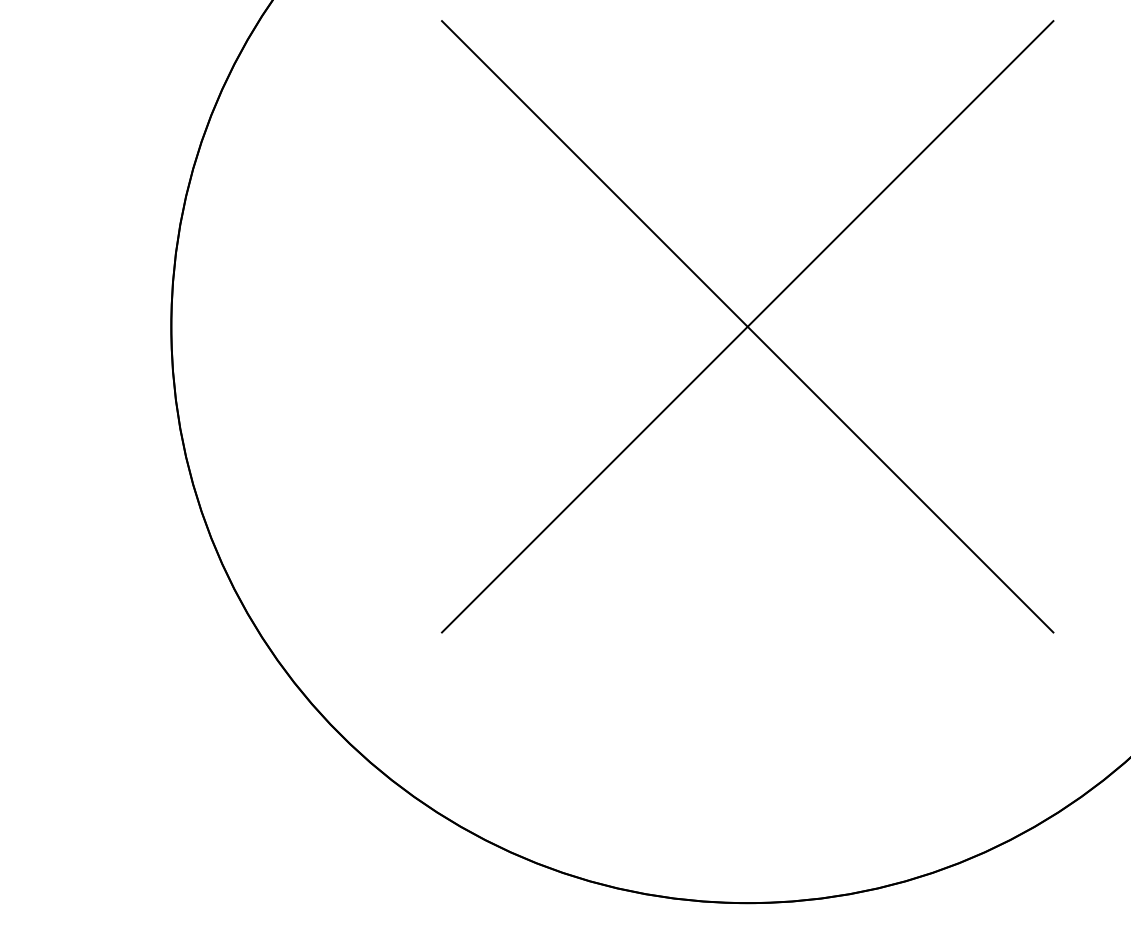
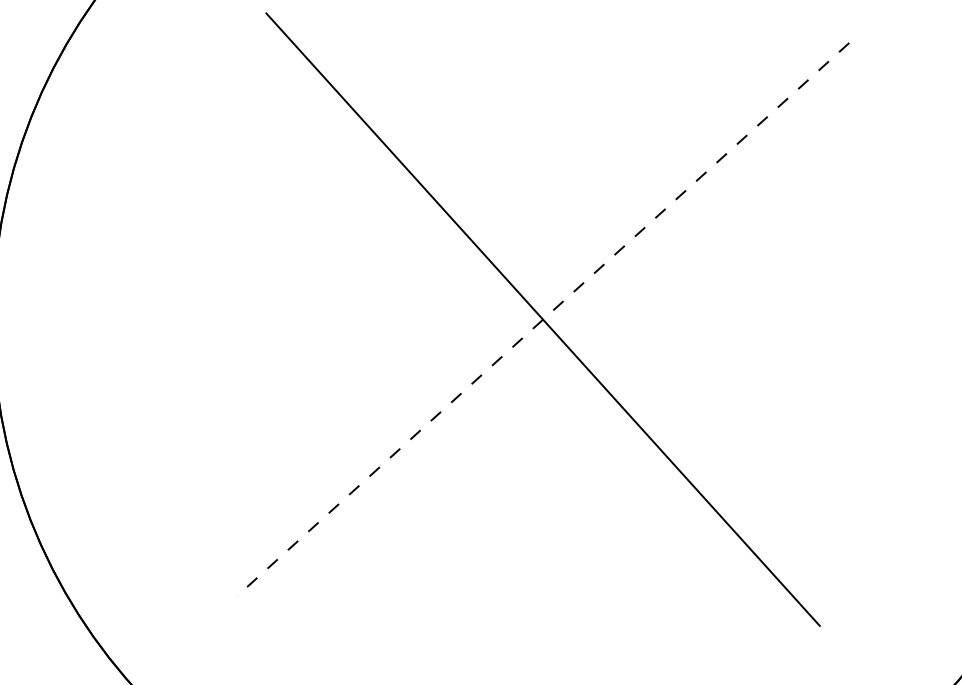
line: (747, 327) -> (542, 320), solid -> dashed

